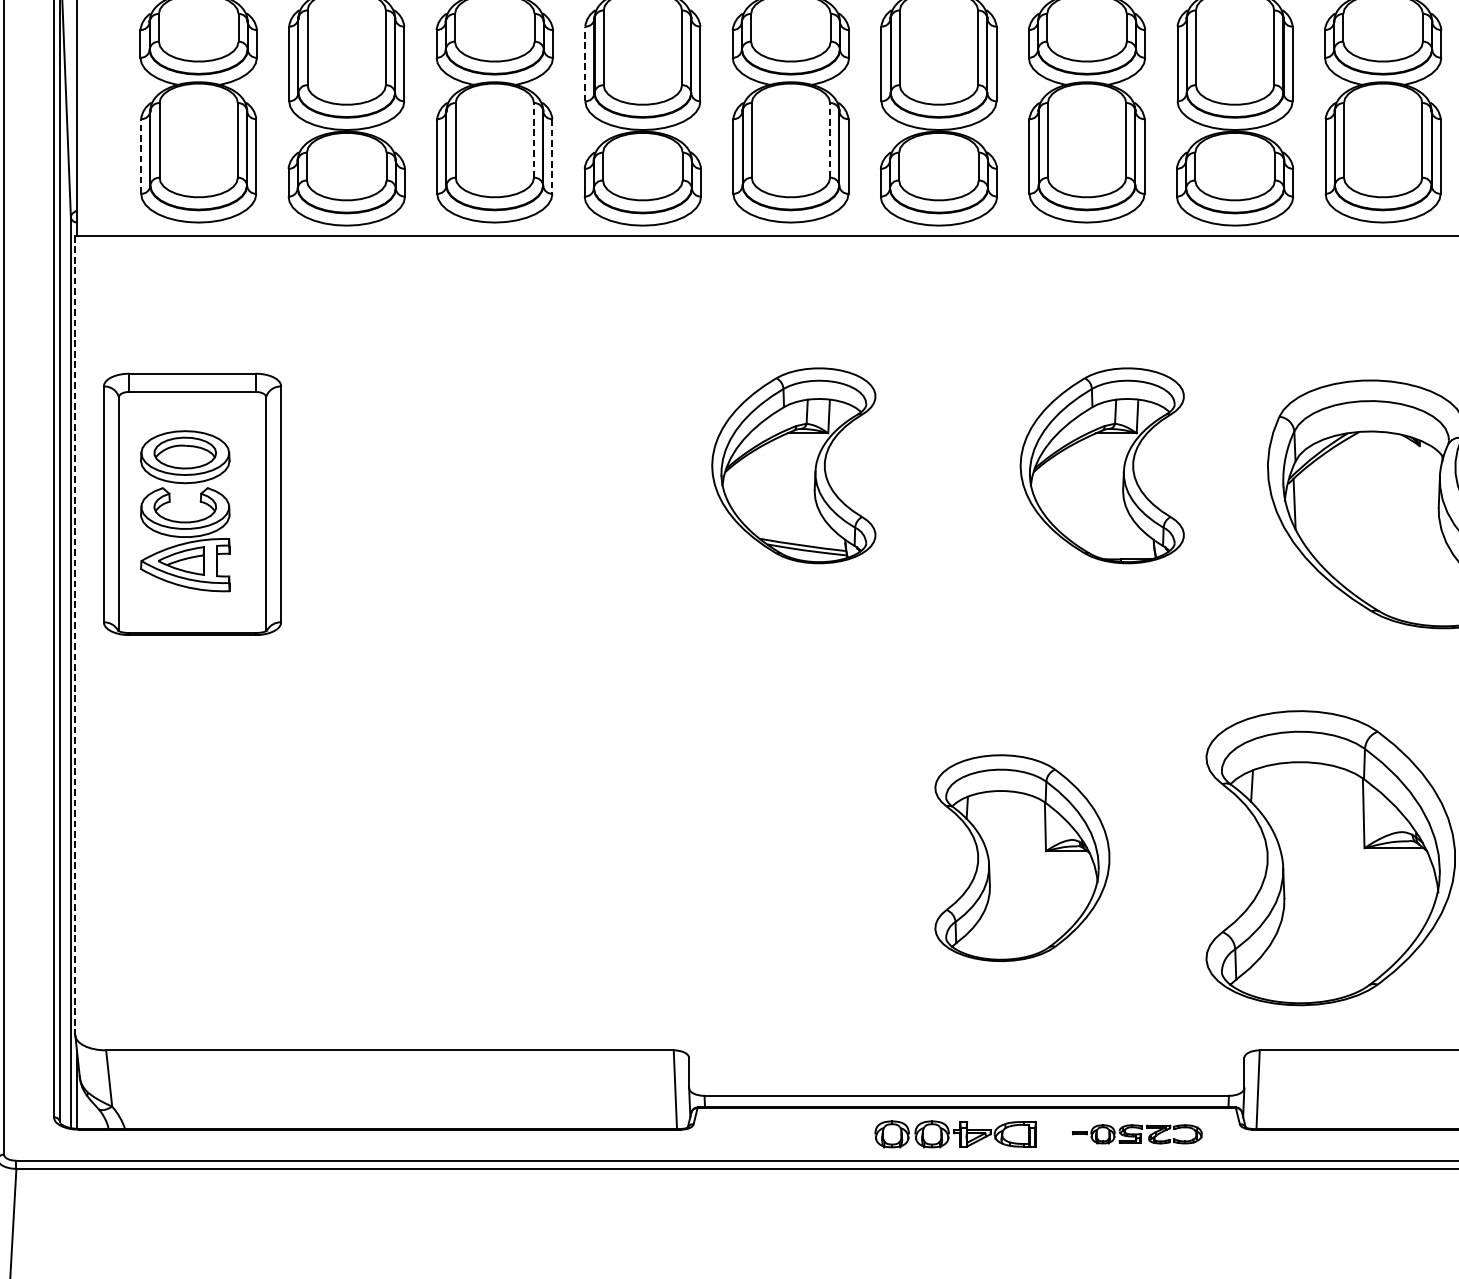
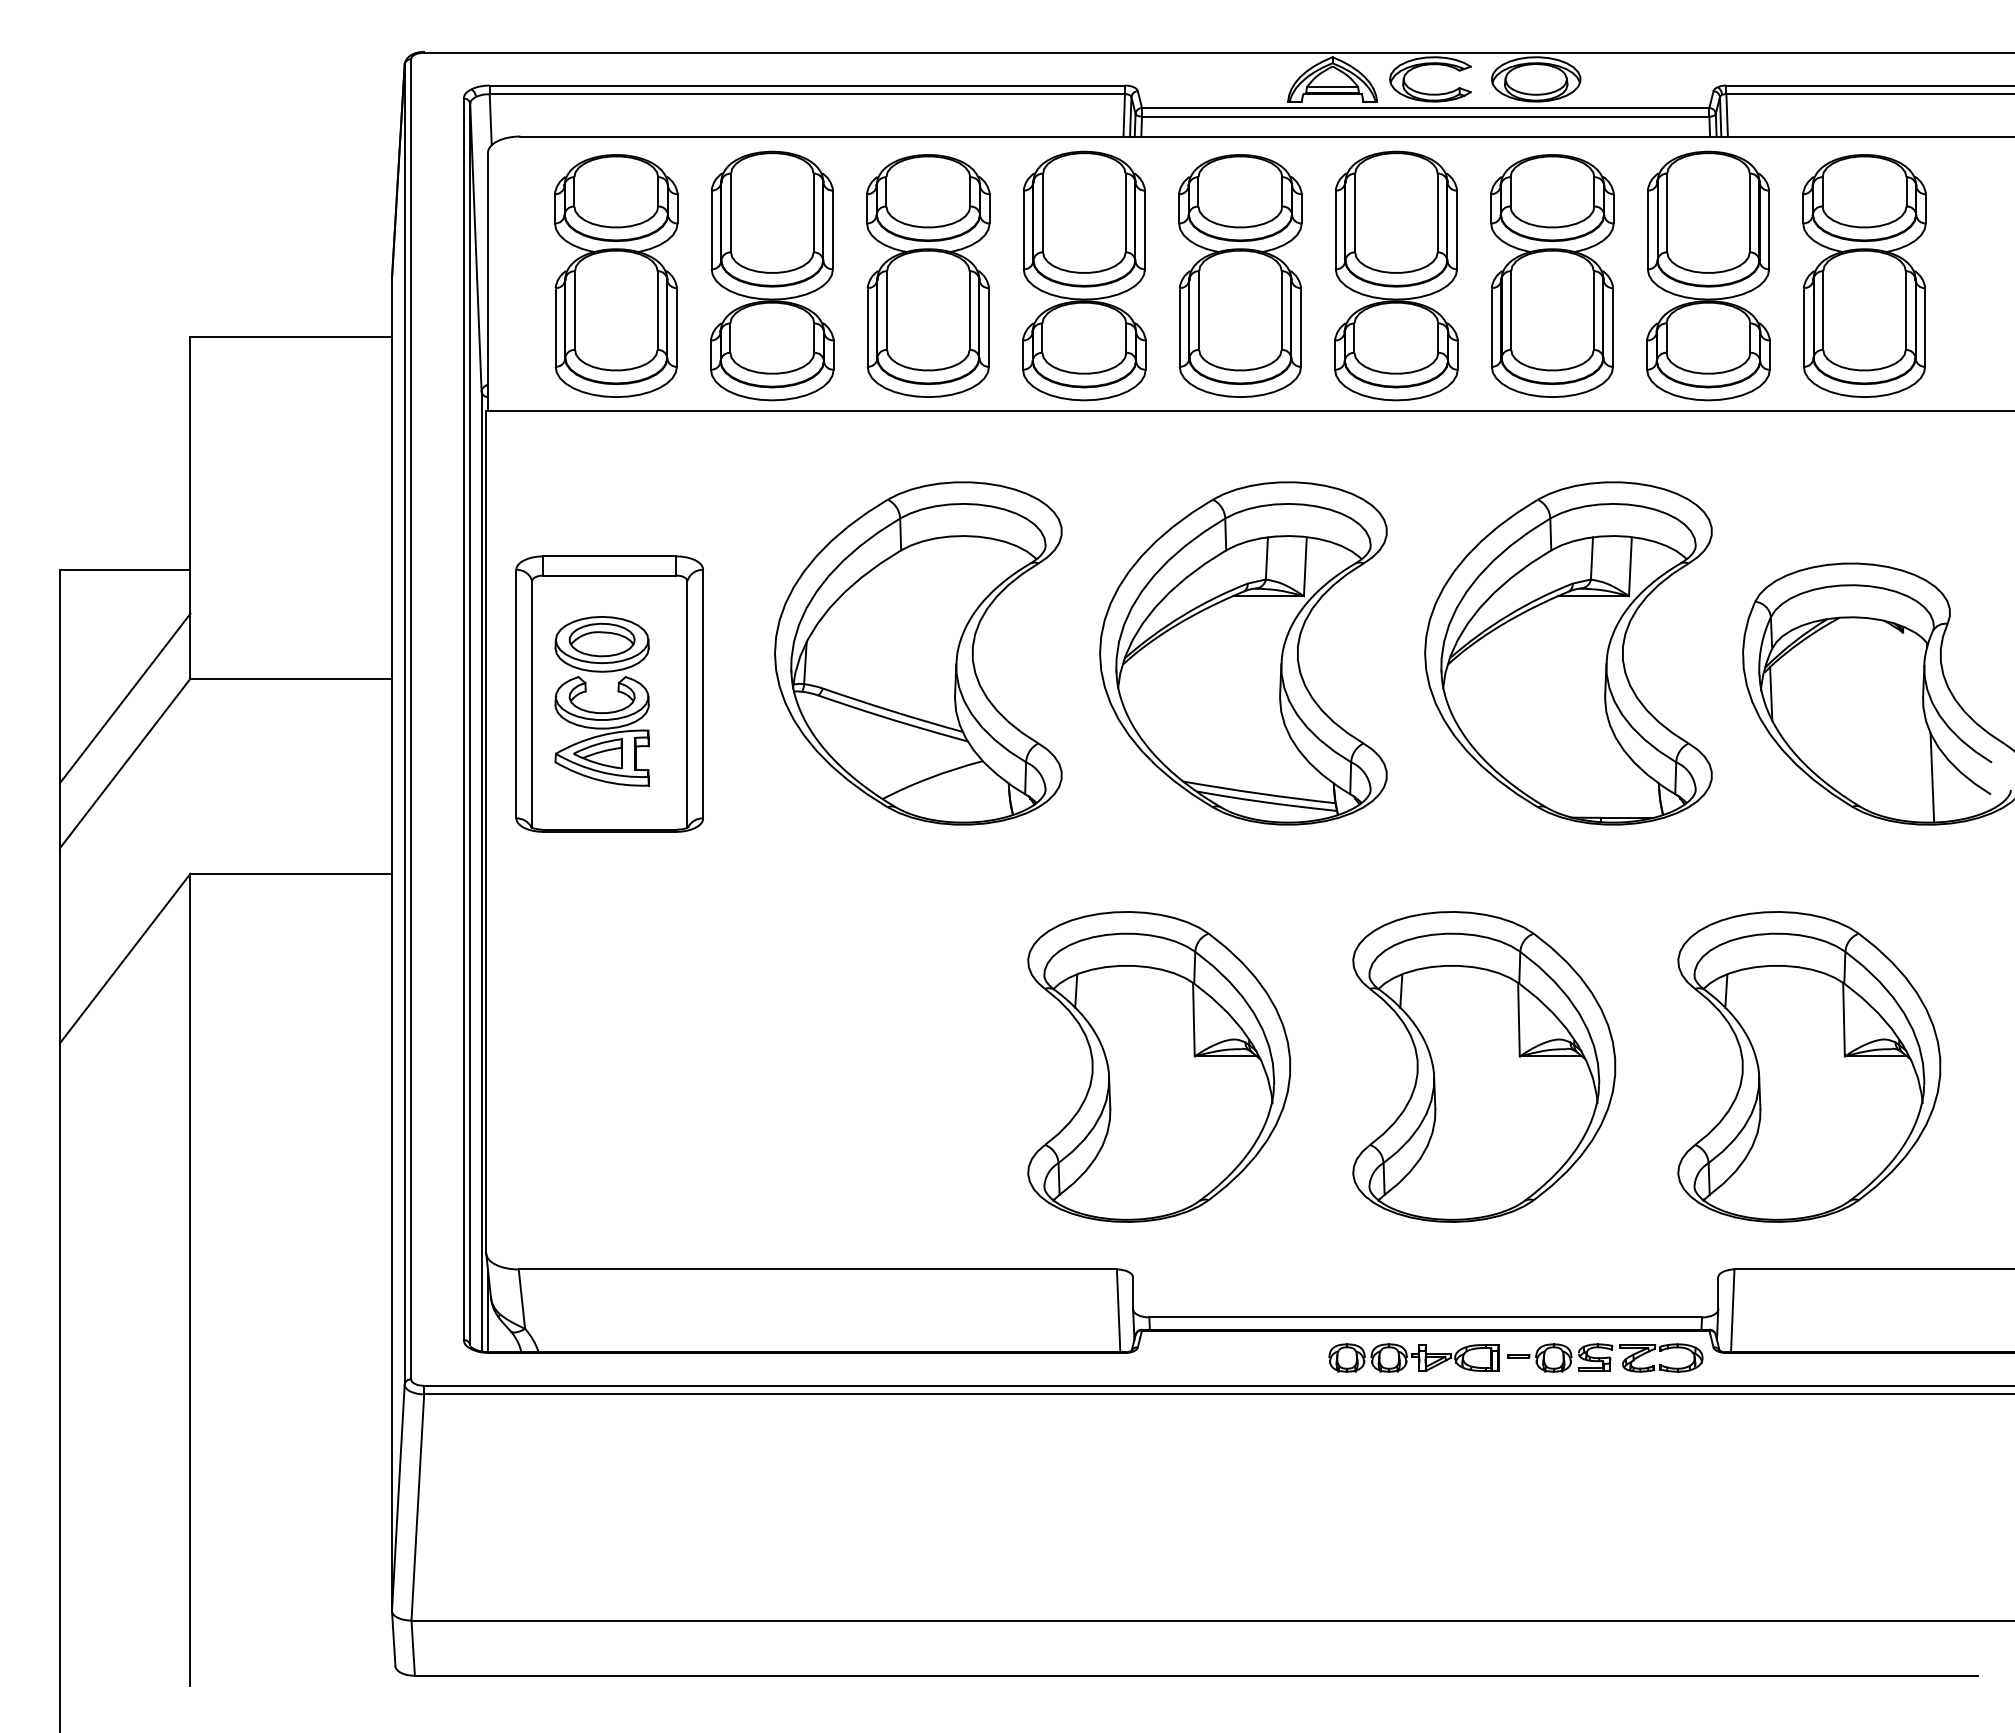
line: (585, 63) -> (1023, 229), dashed -> solid
line: (533, 140) -> (969, 310), dashed -> solid
line: (829, 140) -> (1281, 310), dashed -> solid
line: (141, 155) -> (555, 326), dashed -> solid
line: (552, 156) -> (989, 327), dashed -> solid
part: (485, 465) -> (918, 653), added
part: (793, 465) -> (1243, 653), size x1.67
part: (1102, 465) -> (1568, 653), size x1.67
line: (1447, 583) -> (1932, 777), added
line: (75, 635) -> (486, 832), dashed -> solid
part: (713, 857) -> (1158, 1066), added
part: (1022, 857) -> (1484, 1066), size x1.43
part: (1137, 1133) -> (1605, 1357), size x1.43

